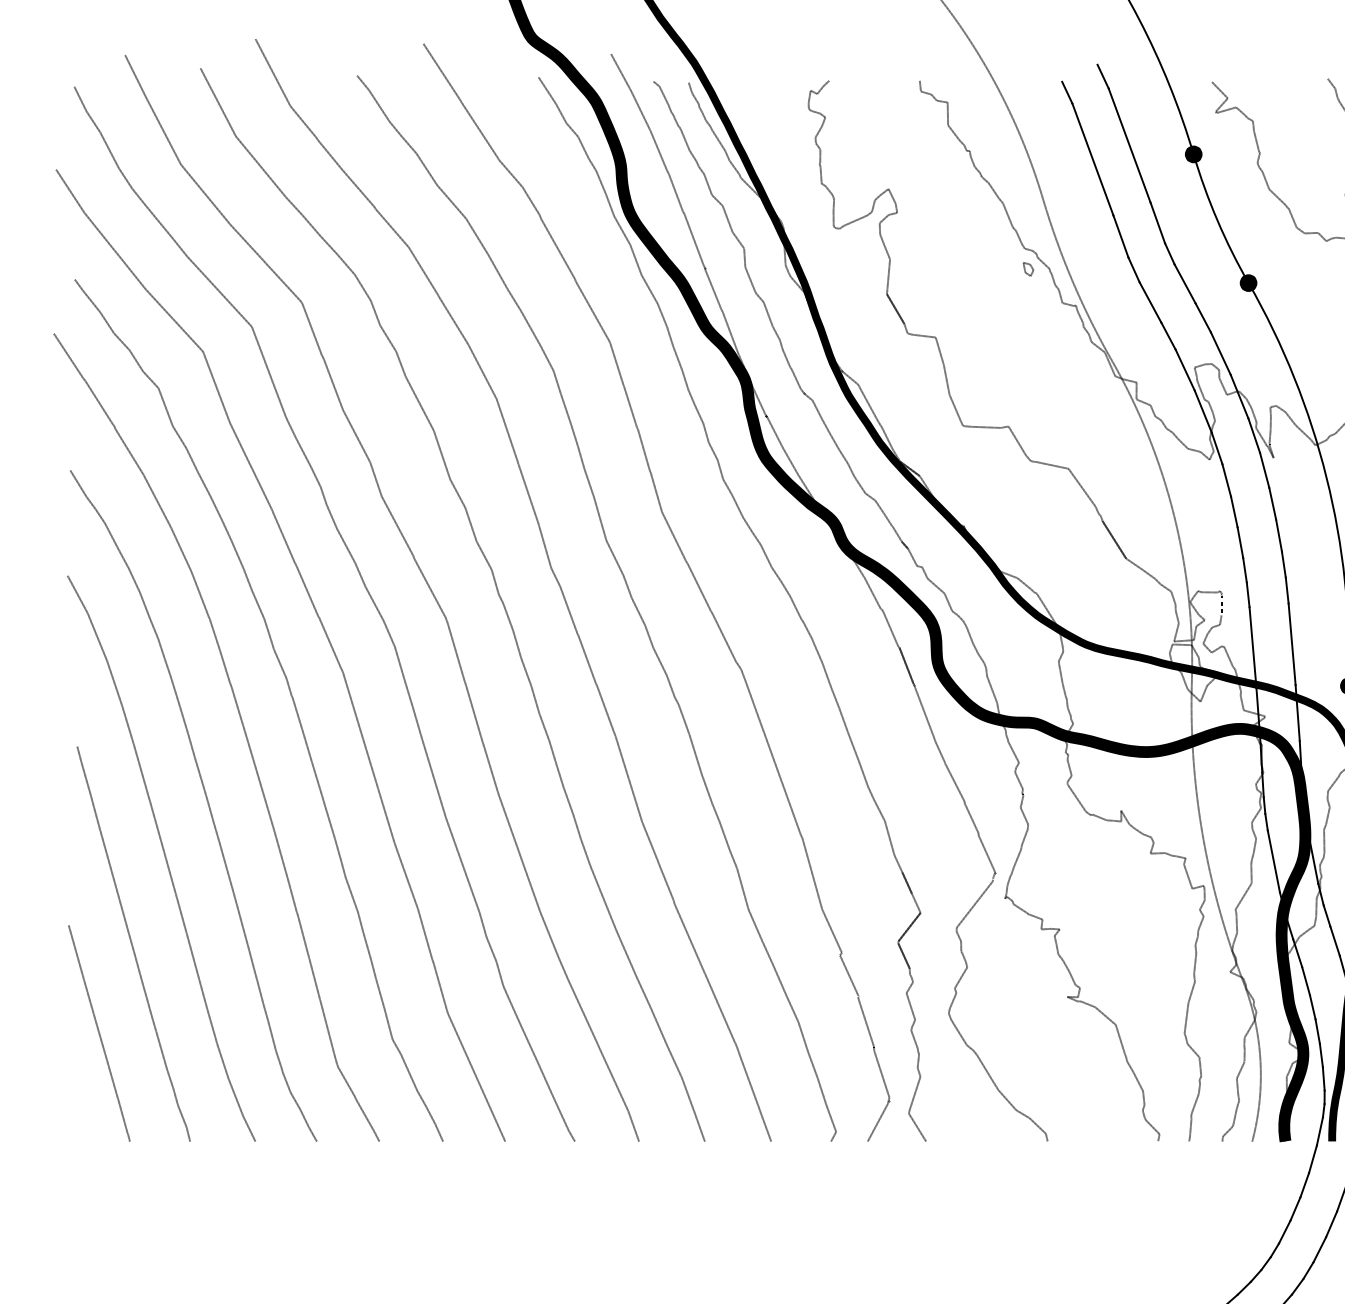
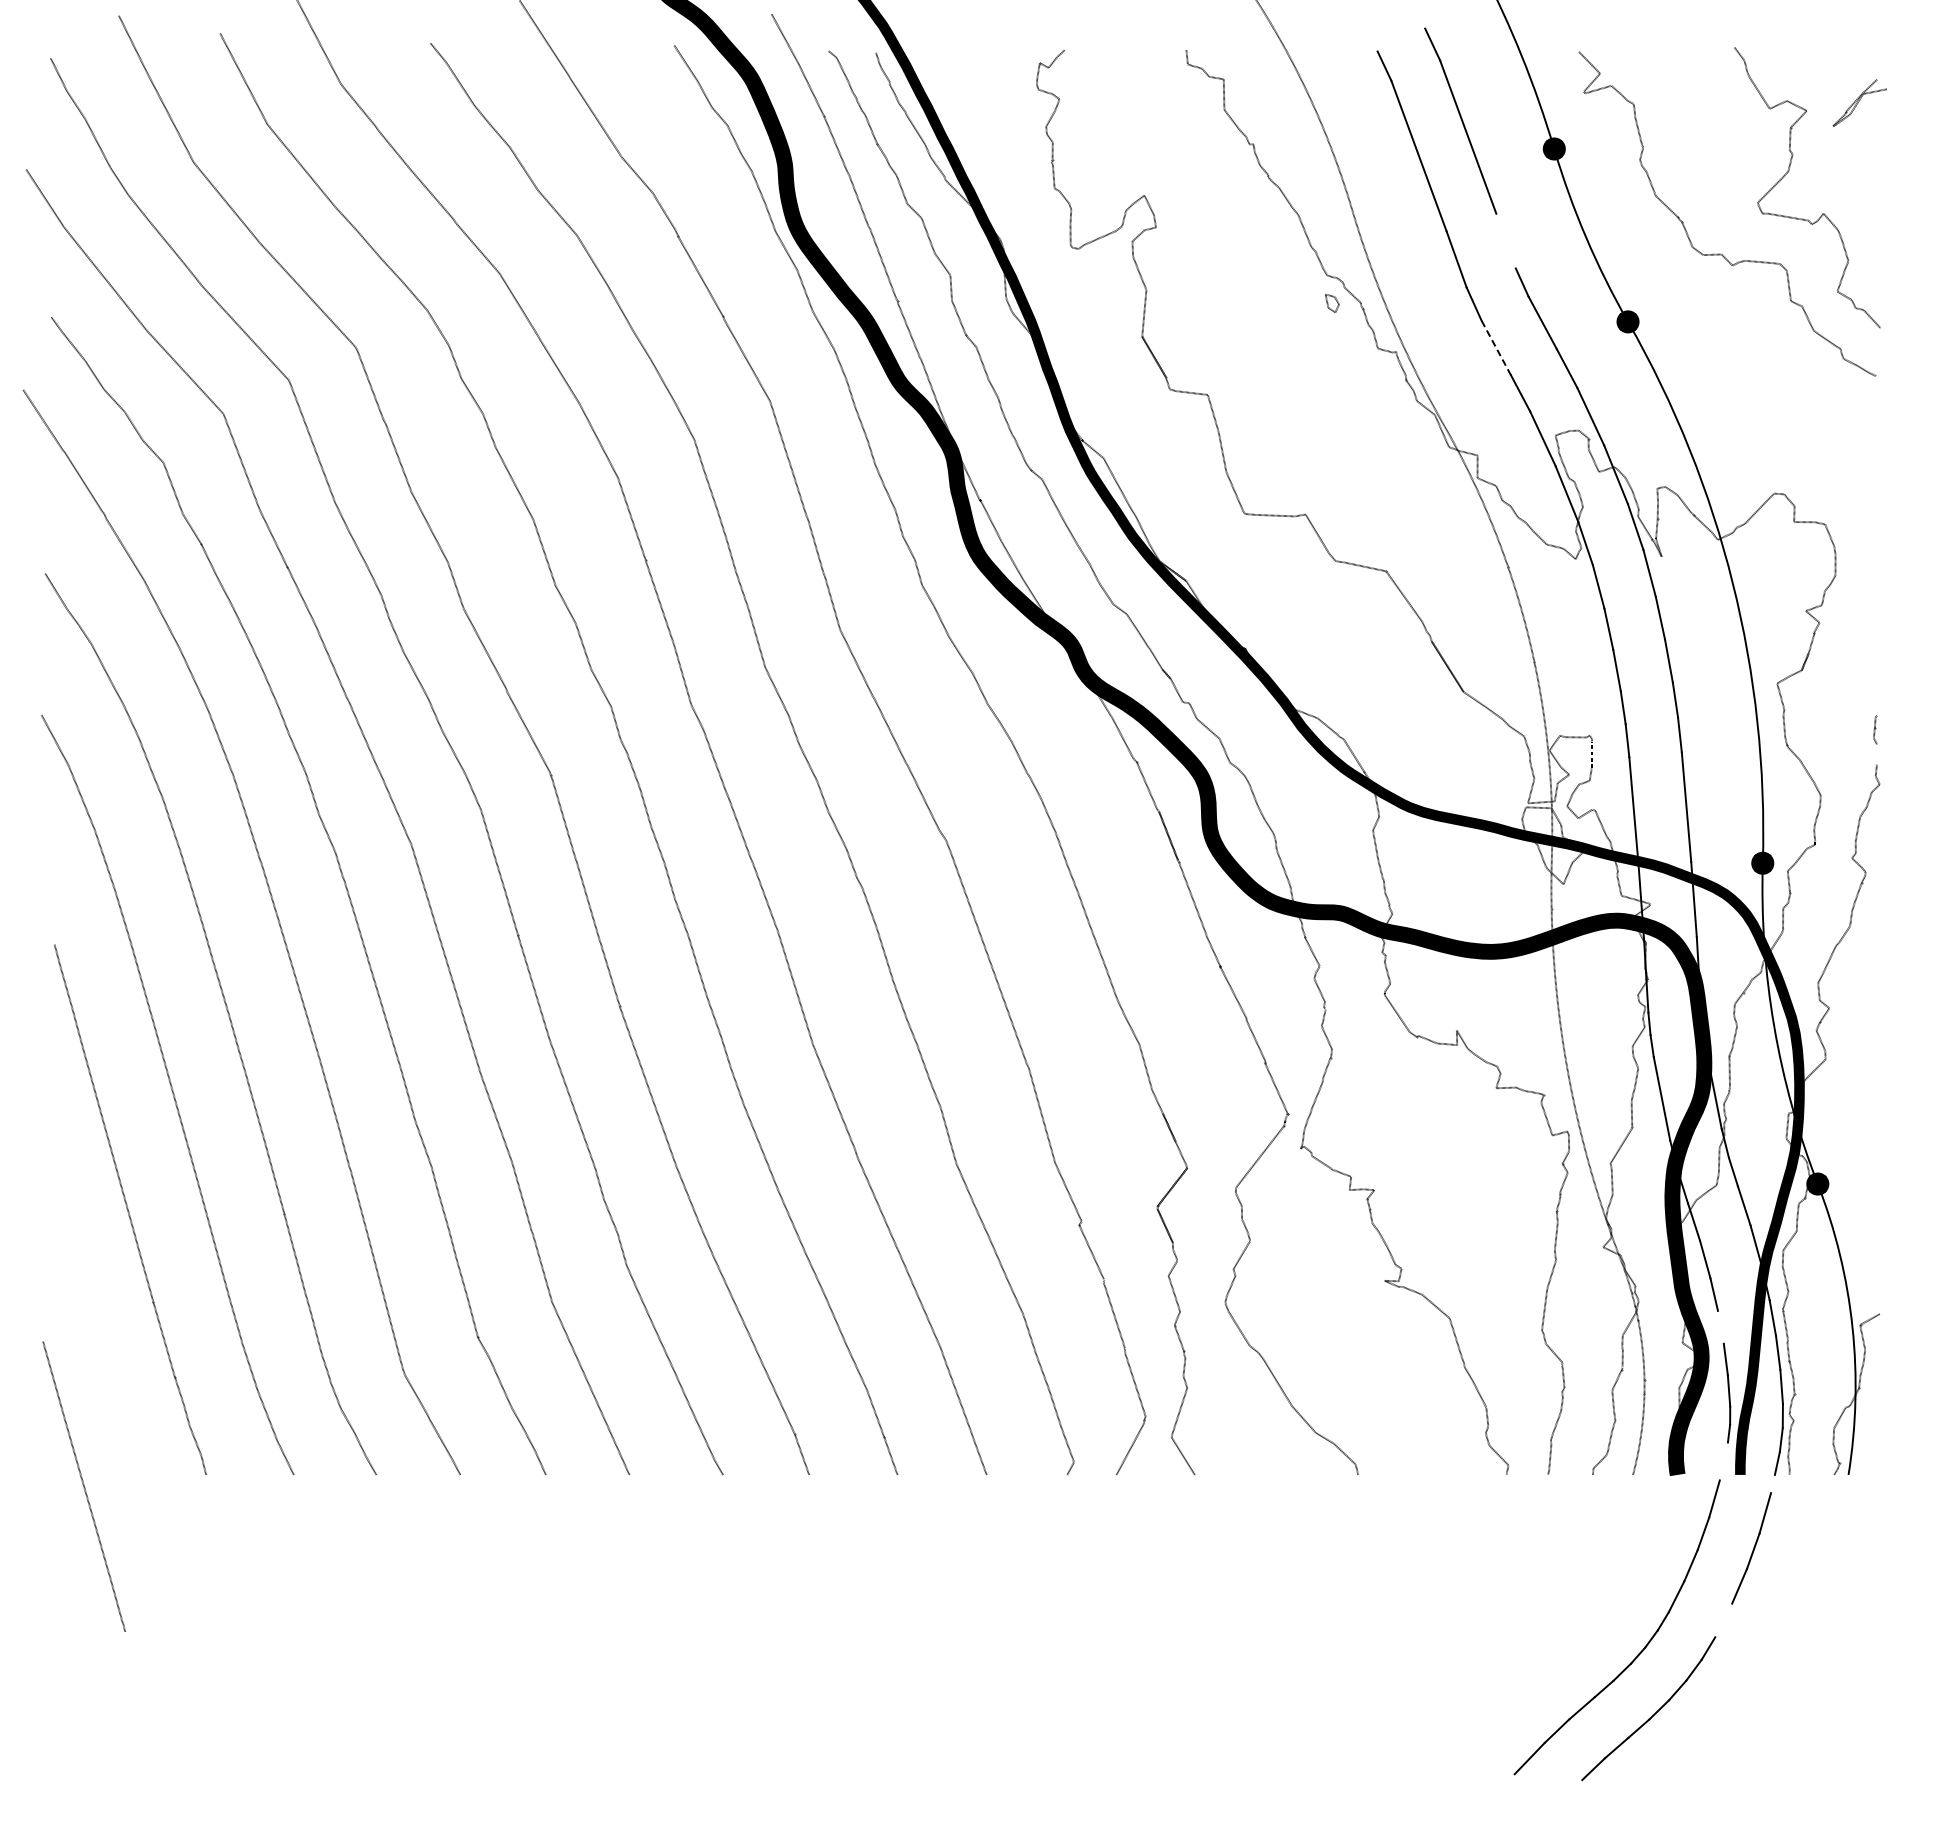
line: (1157, 222) -> (1505, 240), removed
line: (1150, 302) -> (1496, 347), solid -> dashed
line: (1317, 1030) -> (1720, 1326), removed
line: (98, 1033) -> (83, 1486), moved
line: (1319, 1131) -> (1723, 1461), removed
line: (1319, 1249) -> (1723, 1620), removed

